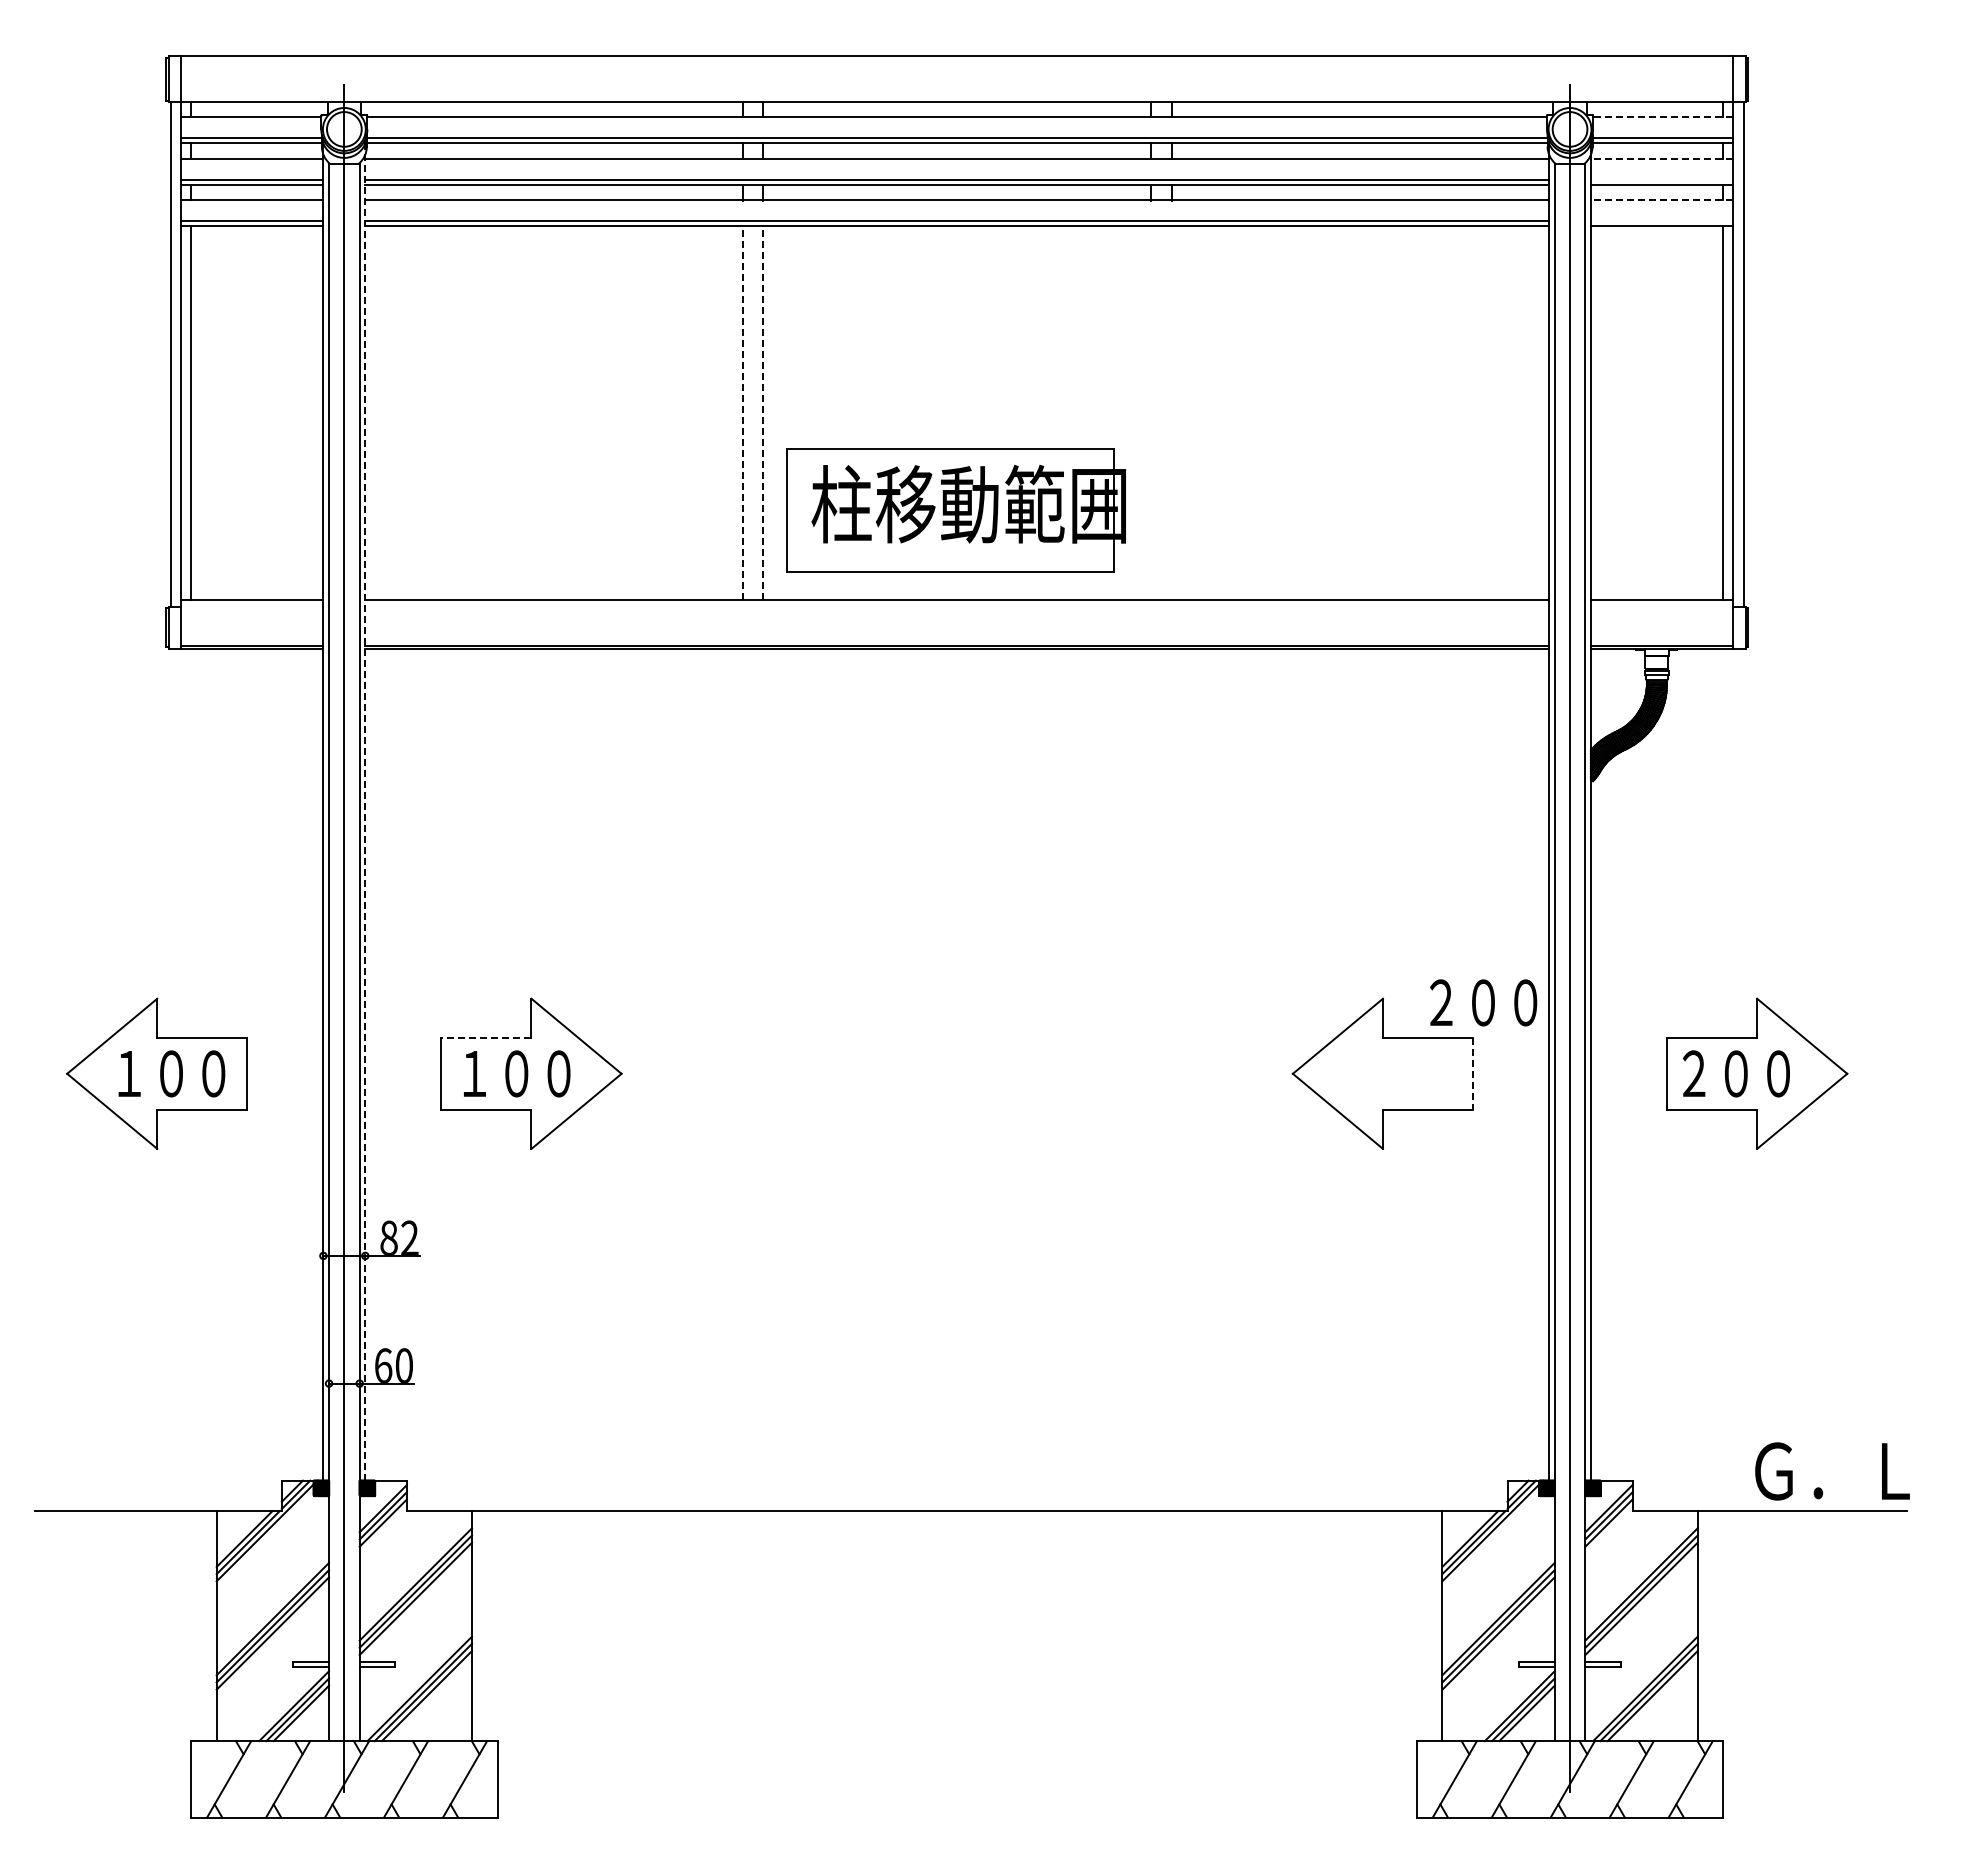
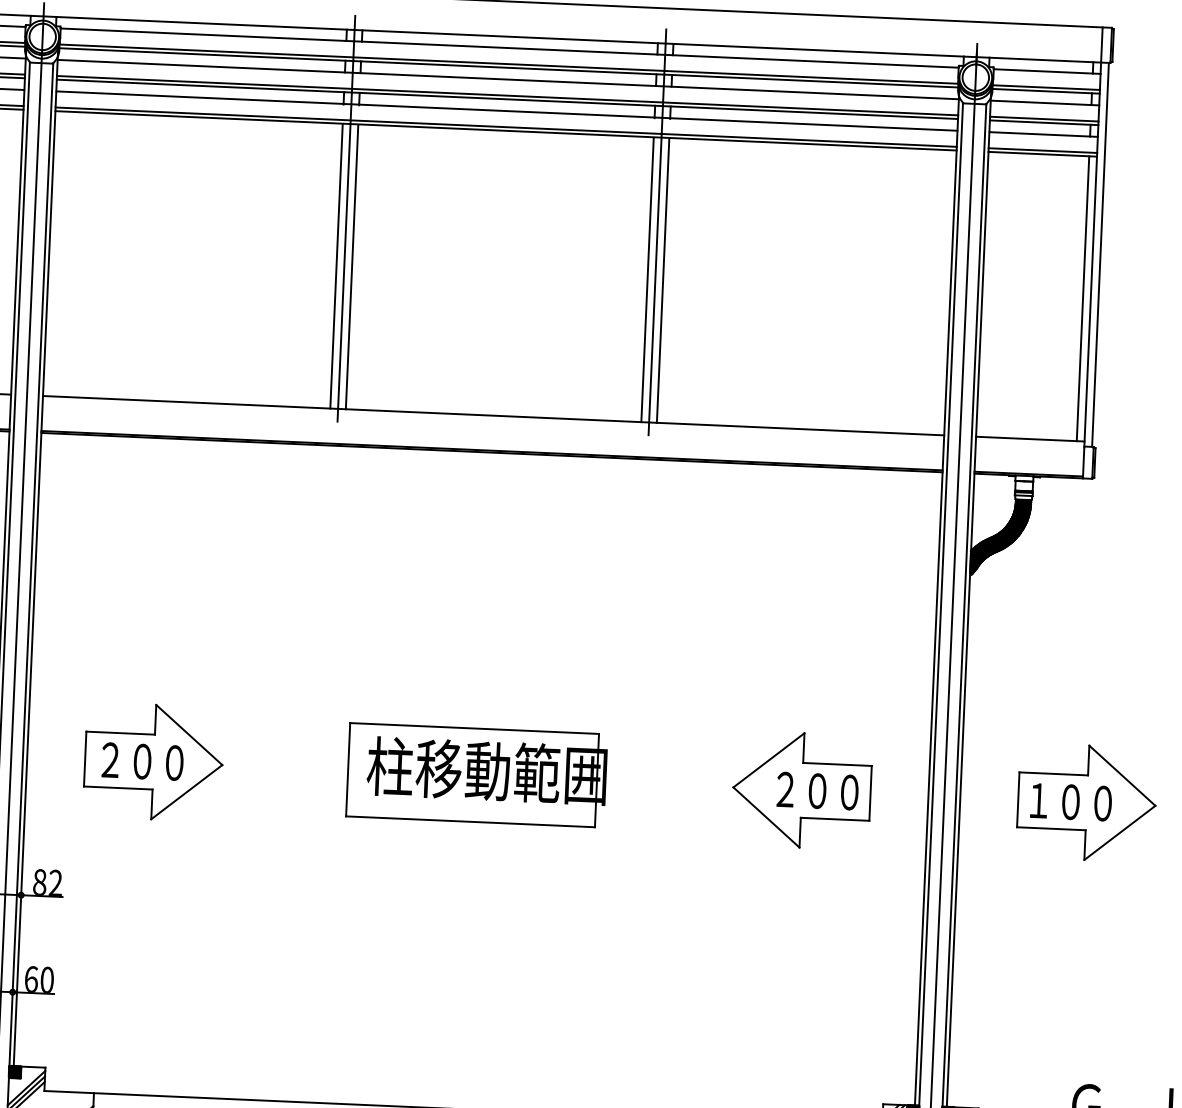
line: (1662, 117) -> (1046, 71), dashed -> solid
line: (1661, 158) -> (1044, 102), dashed -> solid
line: (1661, 179) -> (1043, 118), added
line: (1661, 200) -> (1043, 134), dashed -> solid
line: (1661, 221) -> (1042, 150), added
line: (752, 349) -> (346, 218), added
line: (1161, 349) -> (657, 231), added
line: (742, 413) -> (336, 266), dashed -> solid
line: (763, 413) -> (352, 267), dashed -> solid
line: (1151, 413) -> (647, 280), added
line: (1171, 413) -> (662, 280), added
part: (955, 510) -> (476, 775), moved
line: (365, 810) -> (36, 556), dashed -> solid
text: (1483, 1002) -> (817, 790), moved
line: (485, 1037) -> (119, 732), dashed -> solid
text: (474, 1073) -> (110, 759), １００ -> ２００
text: (1693, 1073) -> (1038, 800), ２００ -> １００
line: (1473, 1074) -> (870, 793), dashed -> solid

